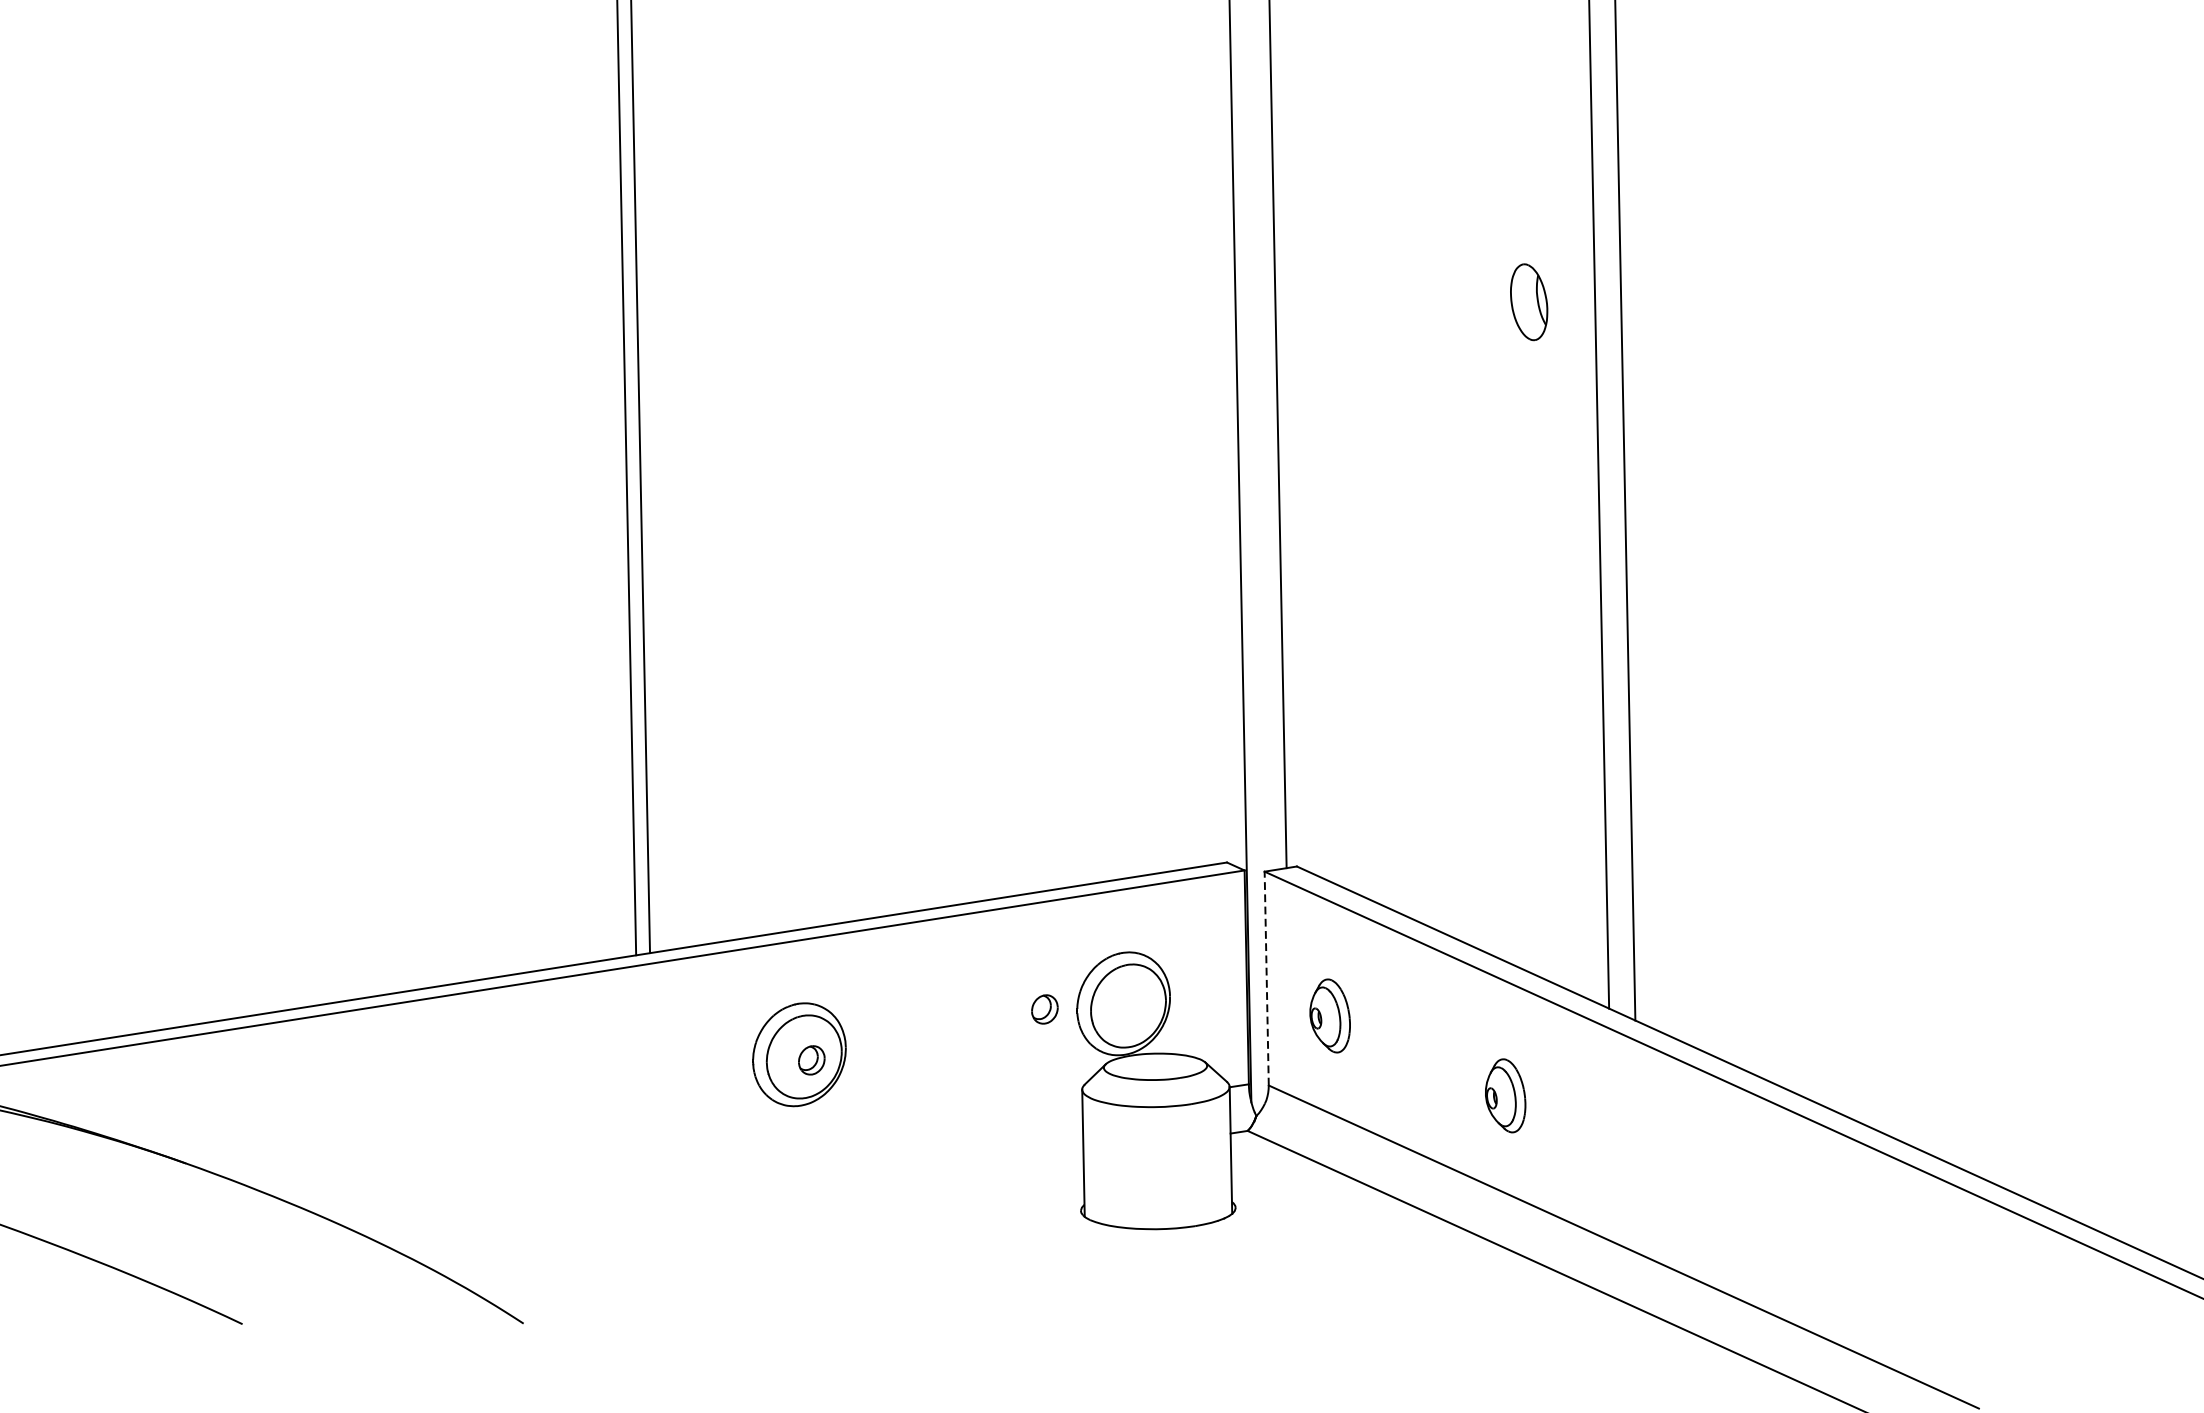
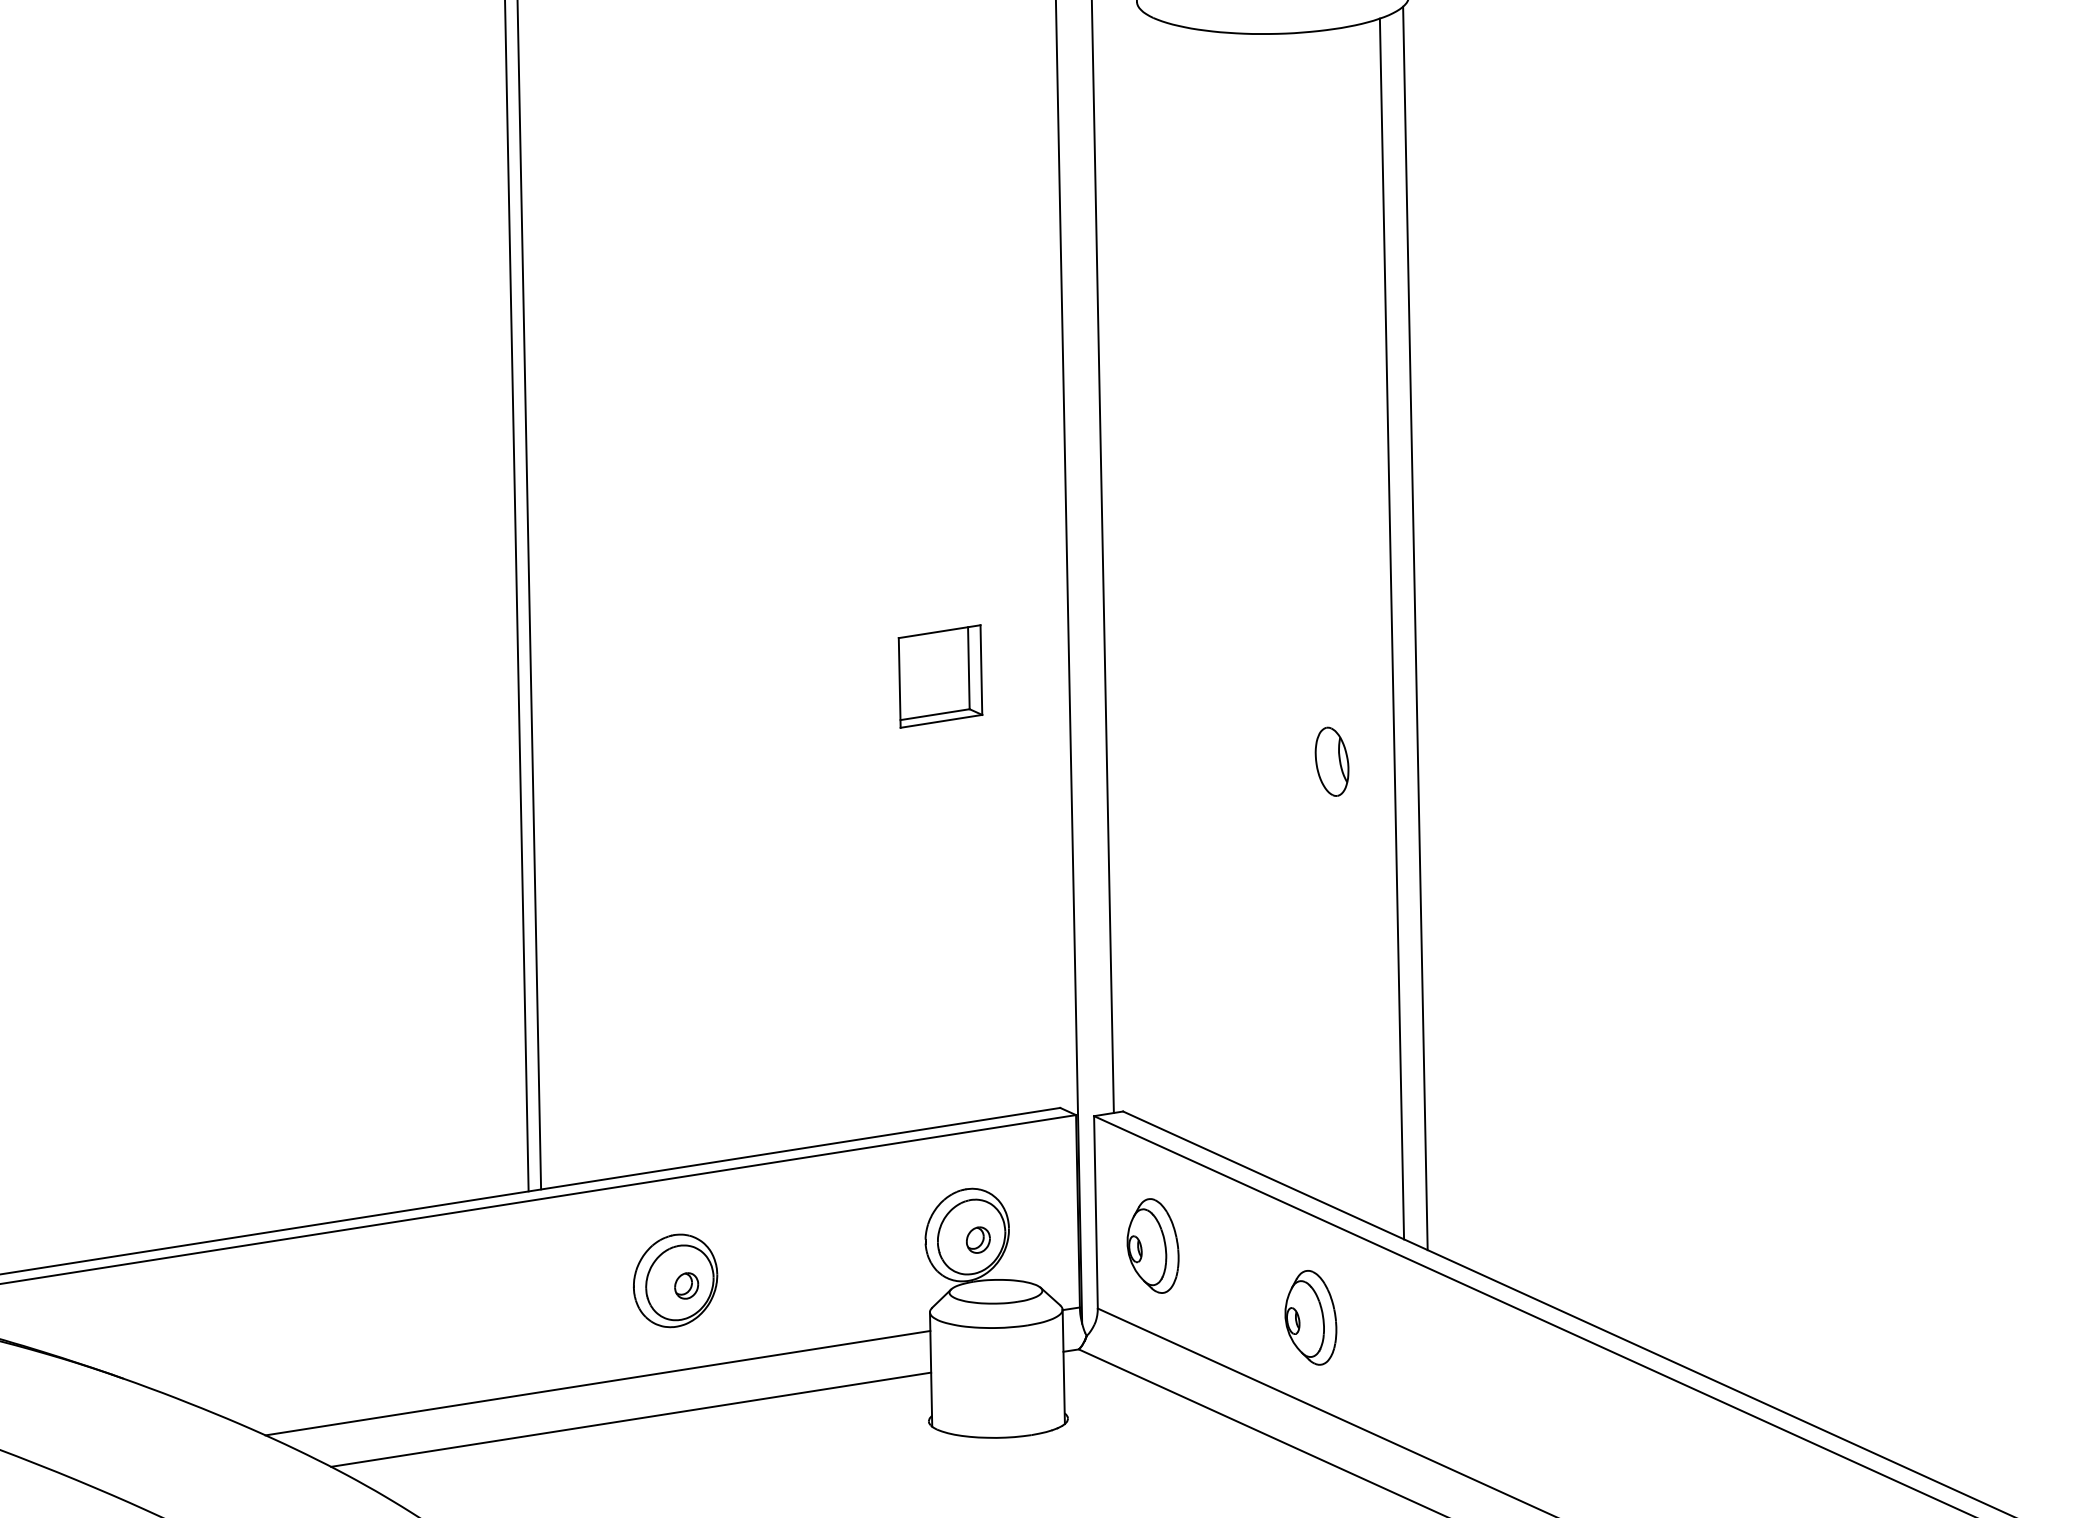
part: (1528, 301) -> (1331, 761), moved
part: (1093, 383) -> (940, 676), added
line: (1266, 977) -> (1095, 1211), dashed -> solid
part: (1045, 1008) -> (978, 1239), moved
part: (1329, 1015) -> (1152, 1245), size x1.43
part: (1505, 1095) -> (1310, 1317), size x1.43
line: (712, 1167) -> (597, 1382), added
line: (750, 1208) -> (631, 1419), added

